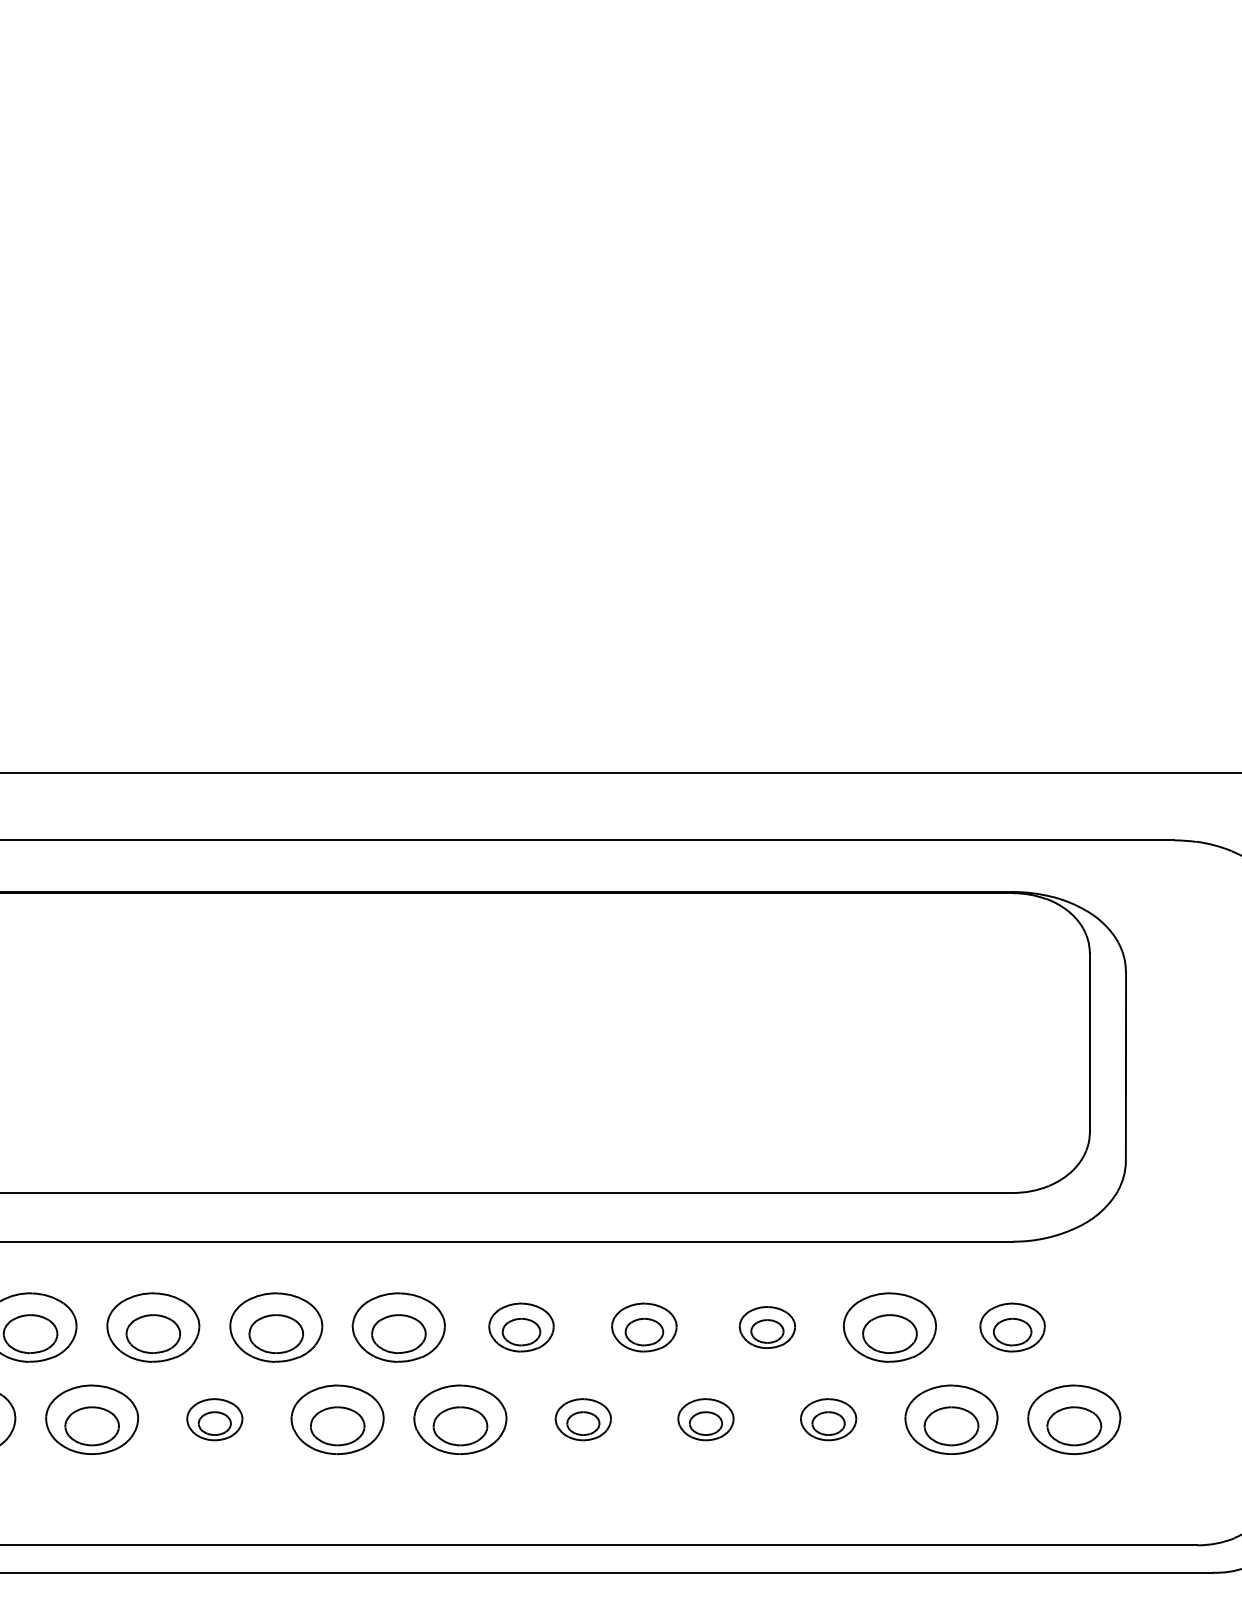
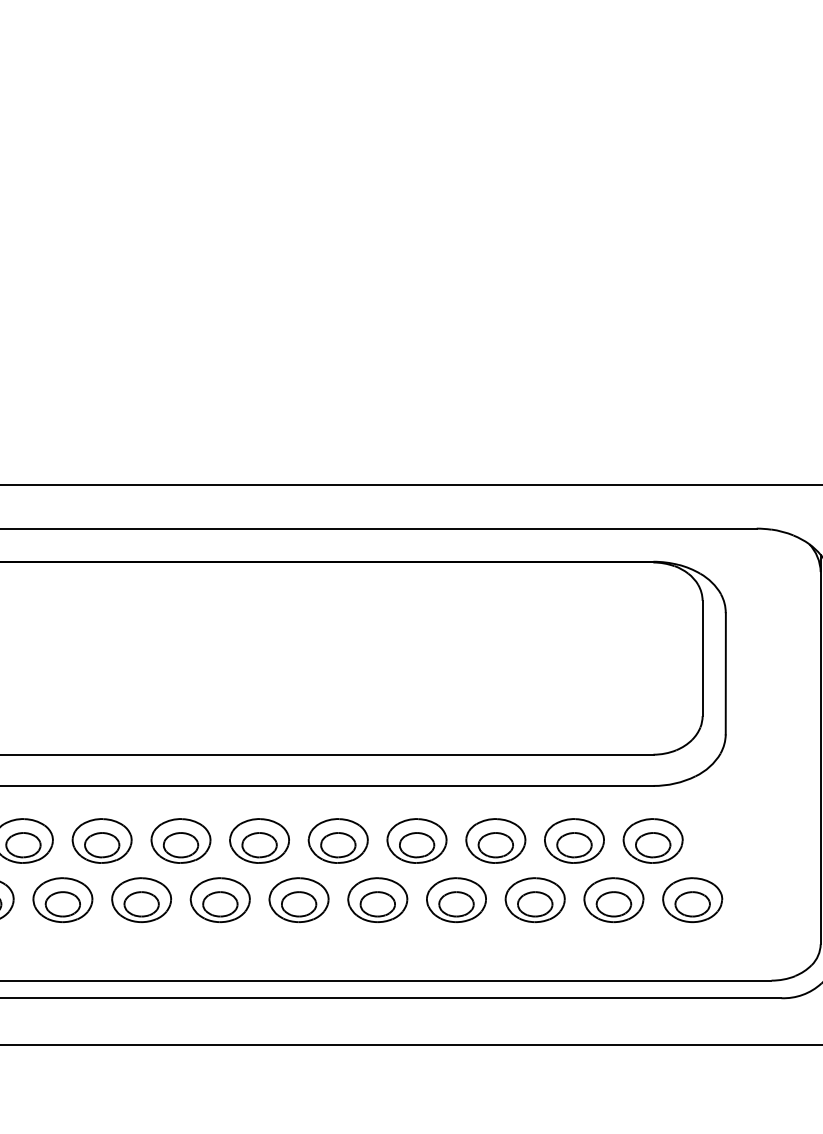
part: (520, 1326) -> (337, 840), size x1.43
part: (643, 1326) -> (416, 840), size x1.43
part: (766, 1326) -> (495, 840), size x1.67
part: (1011, 1326) -> (652, 840), size x1.43
part: (214, 1418) -> (141, 899), size x1.67
part: (582, 1418) -> (377, 899), size x1.67
part: (705, 1418) -> (456, 899), size x1.67
part: (827, 1418) -> (534, 899), size x1.67

